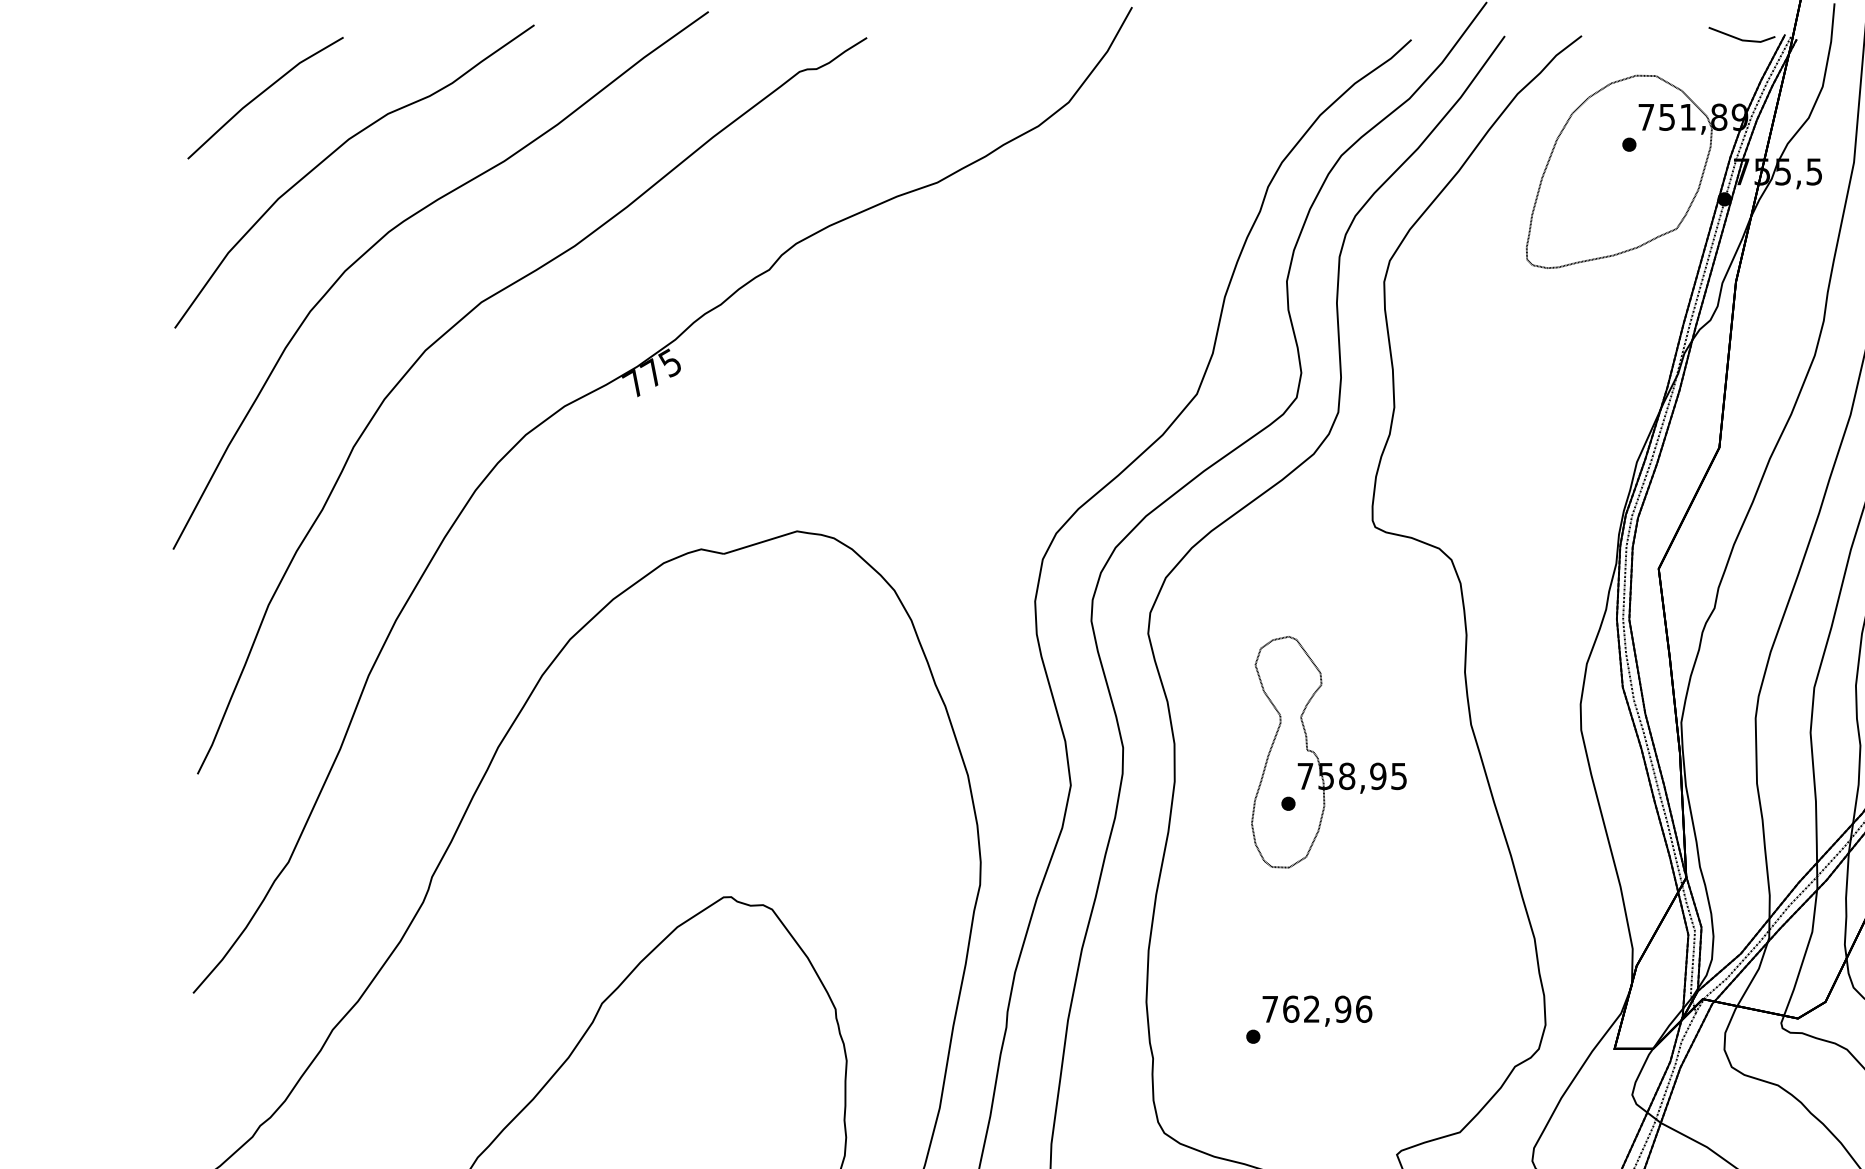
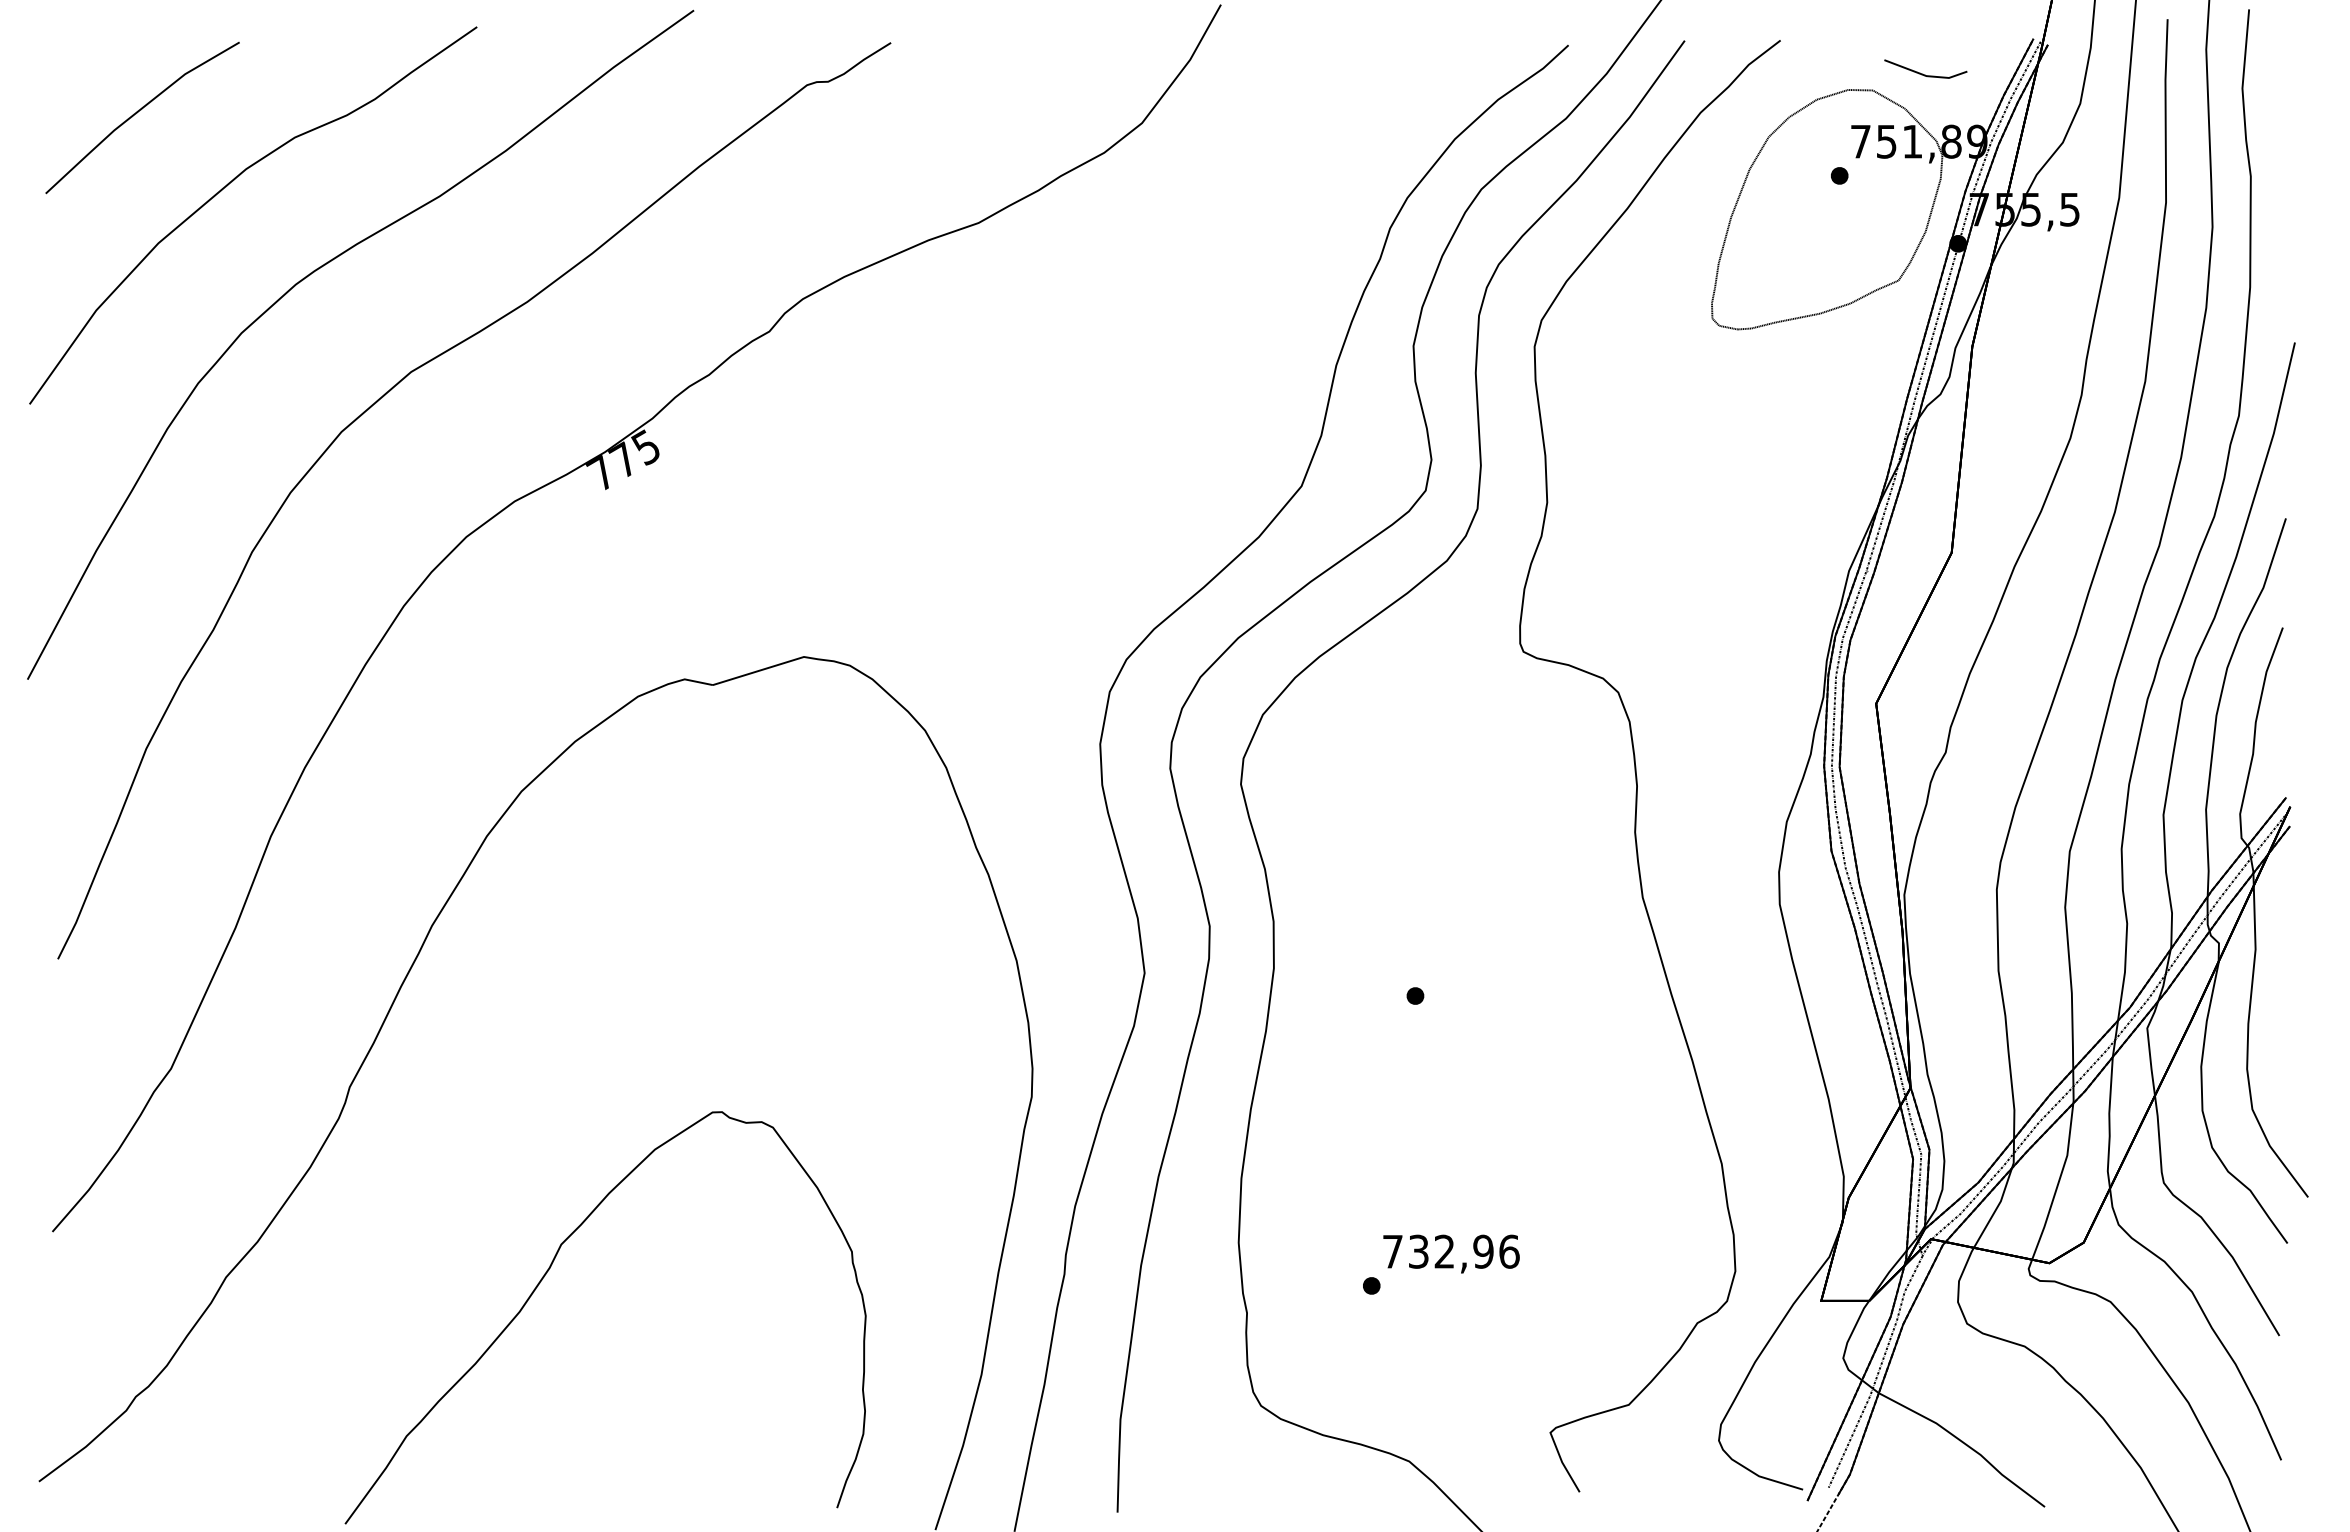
line: (1739, 38) -> (1922, 73), moved
part: (1328, 763) -> (1465, 945), removed
text: (1290, 1009) -> (1418, 1251), 762,96 -> 732,96

